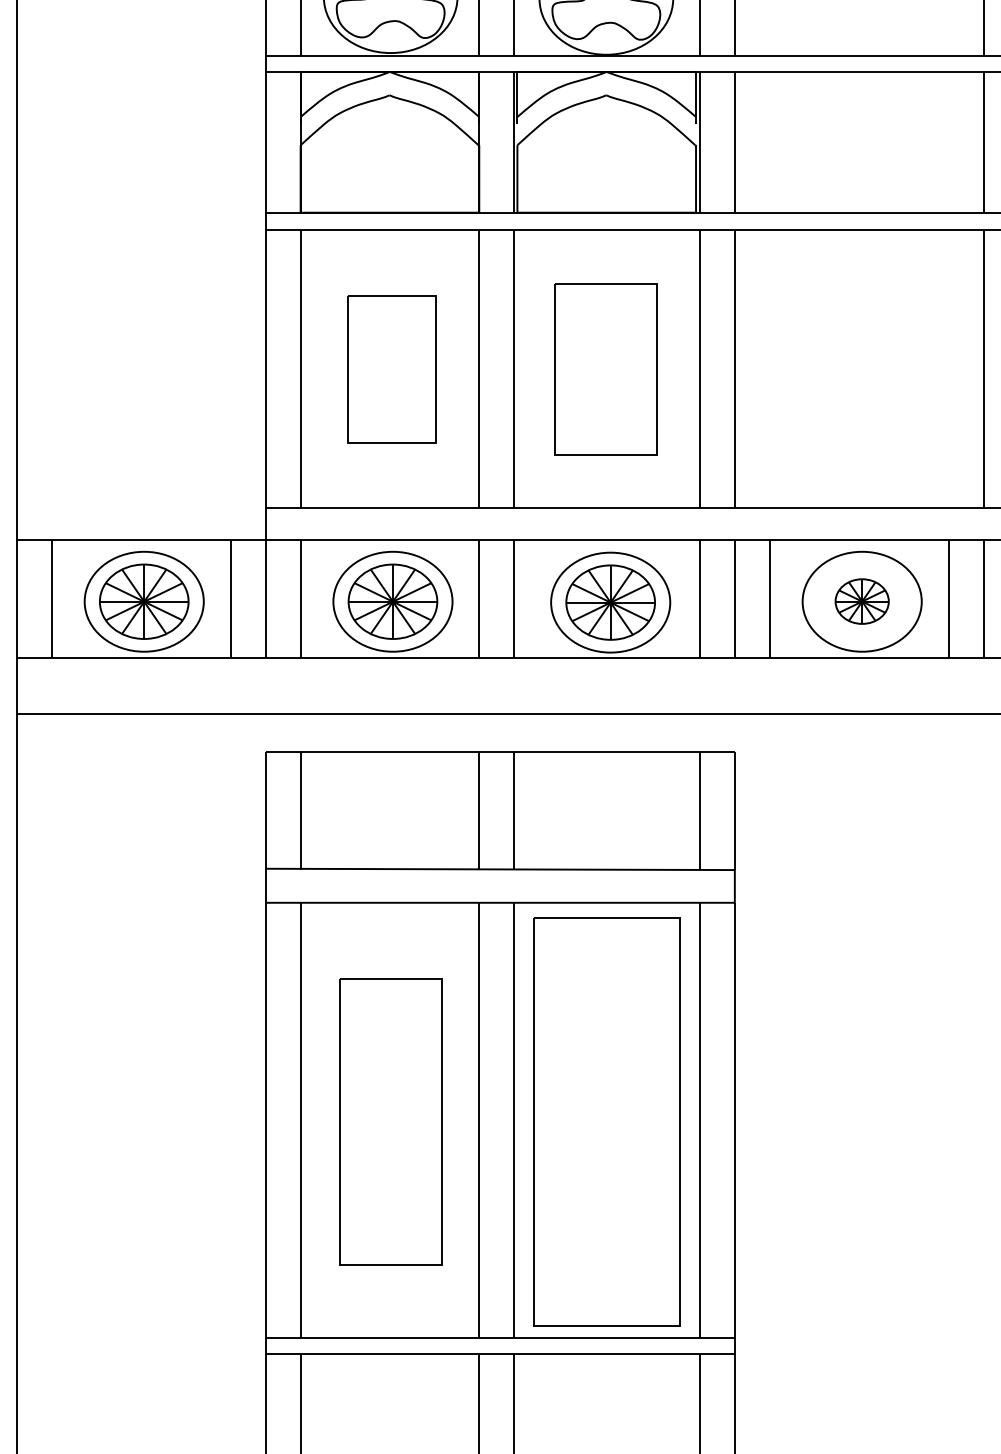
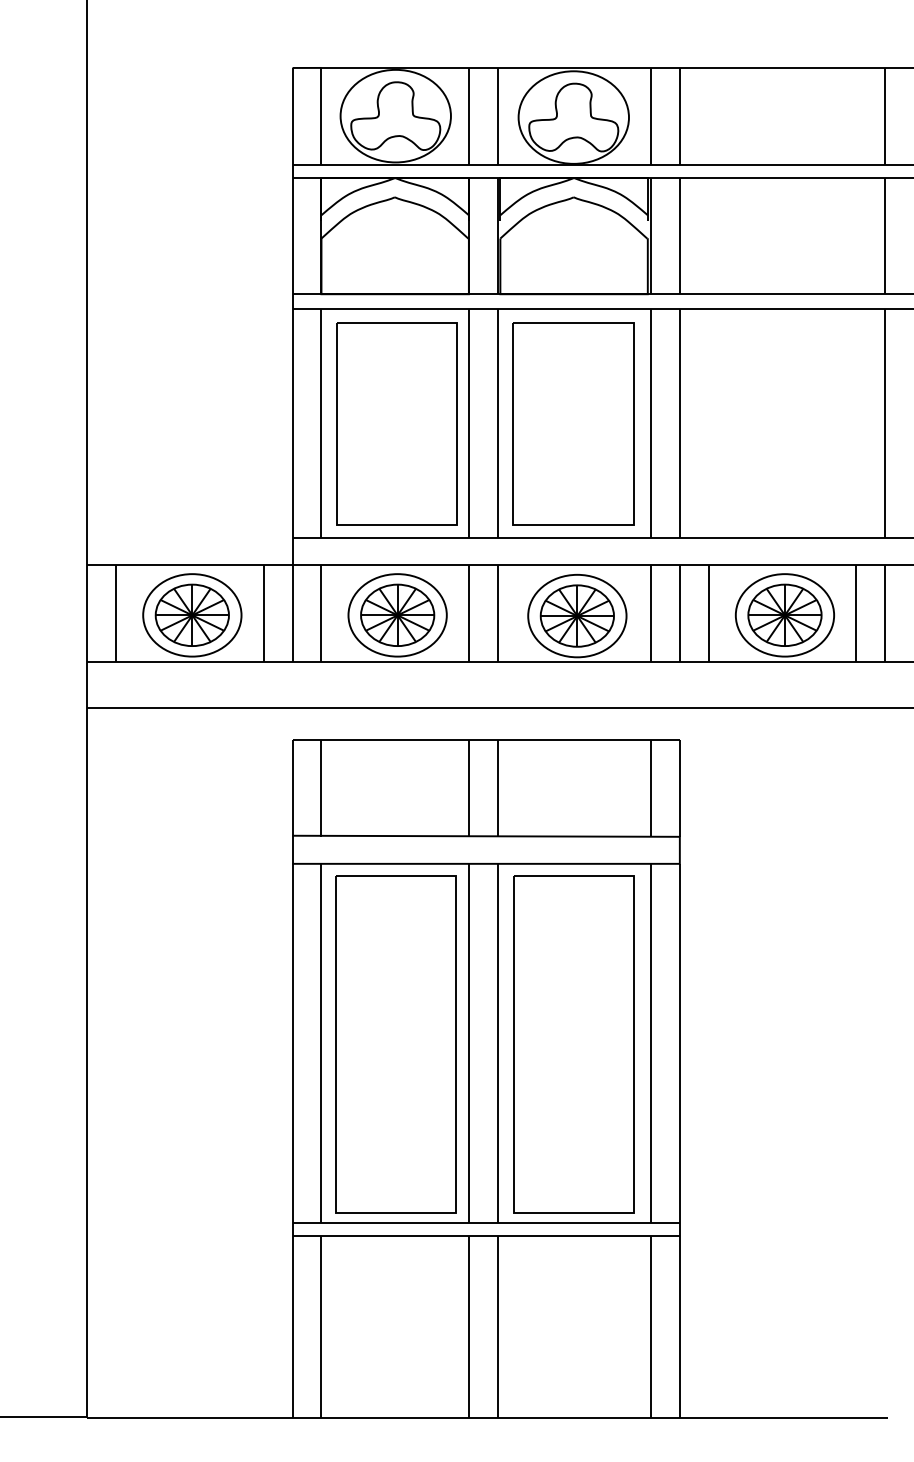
part: (391, 369) -> (396, 423), size x1.67
part: (605, 369) -> (573, 423), size x1.43
part: (861, 600) -> (784, 614), size x1.67
part: (390, 1121) -> (395, 1044), size x1.43

